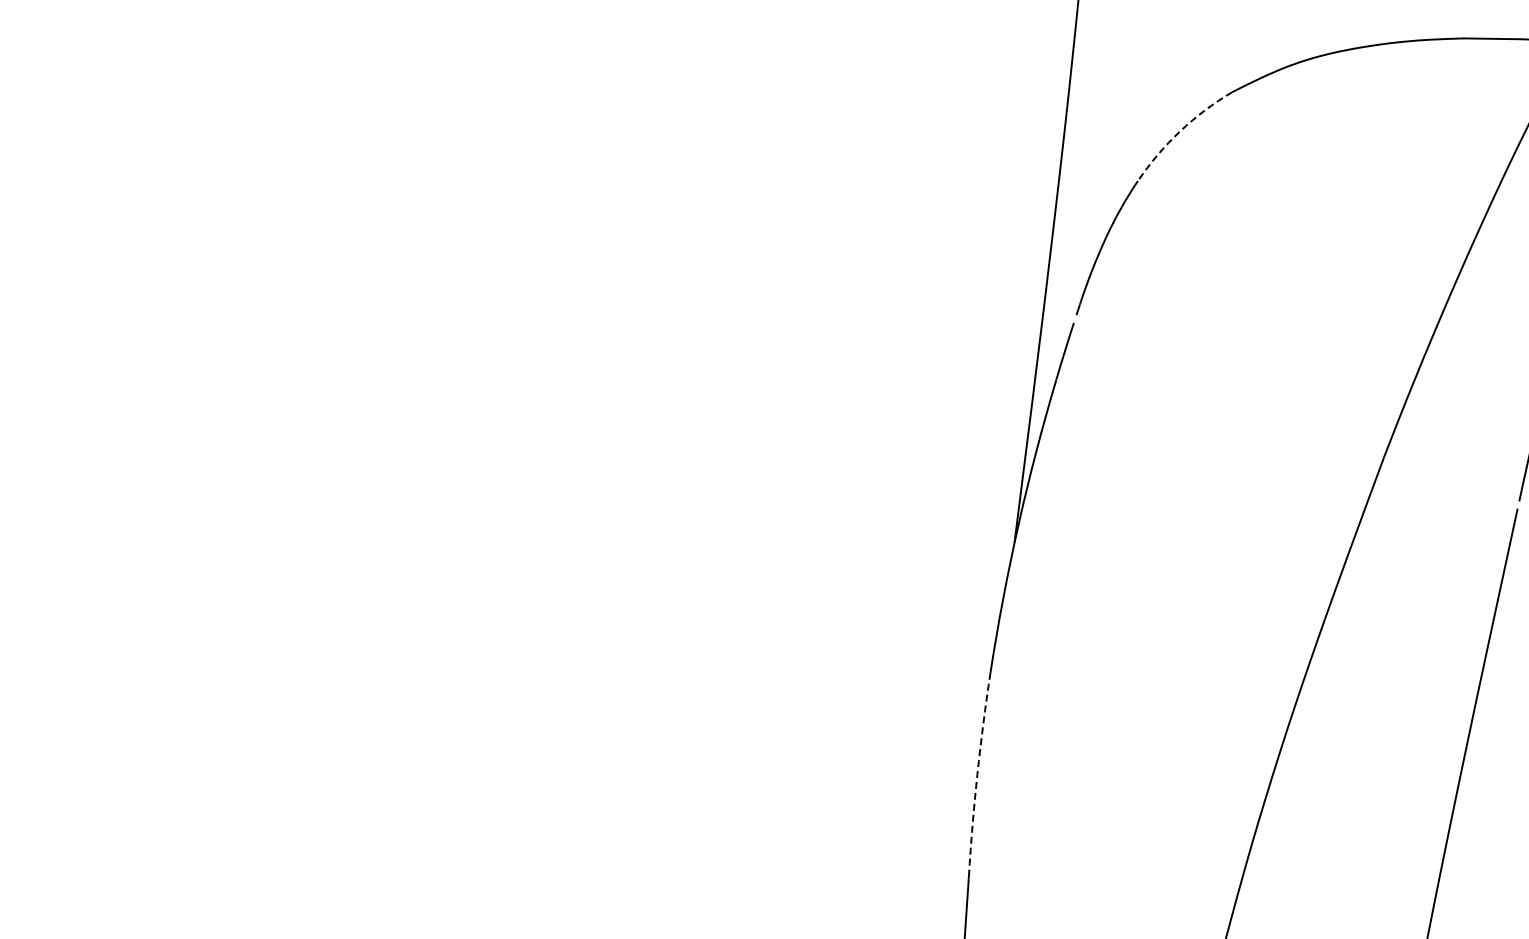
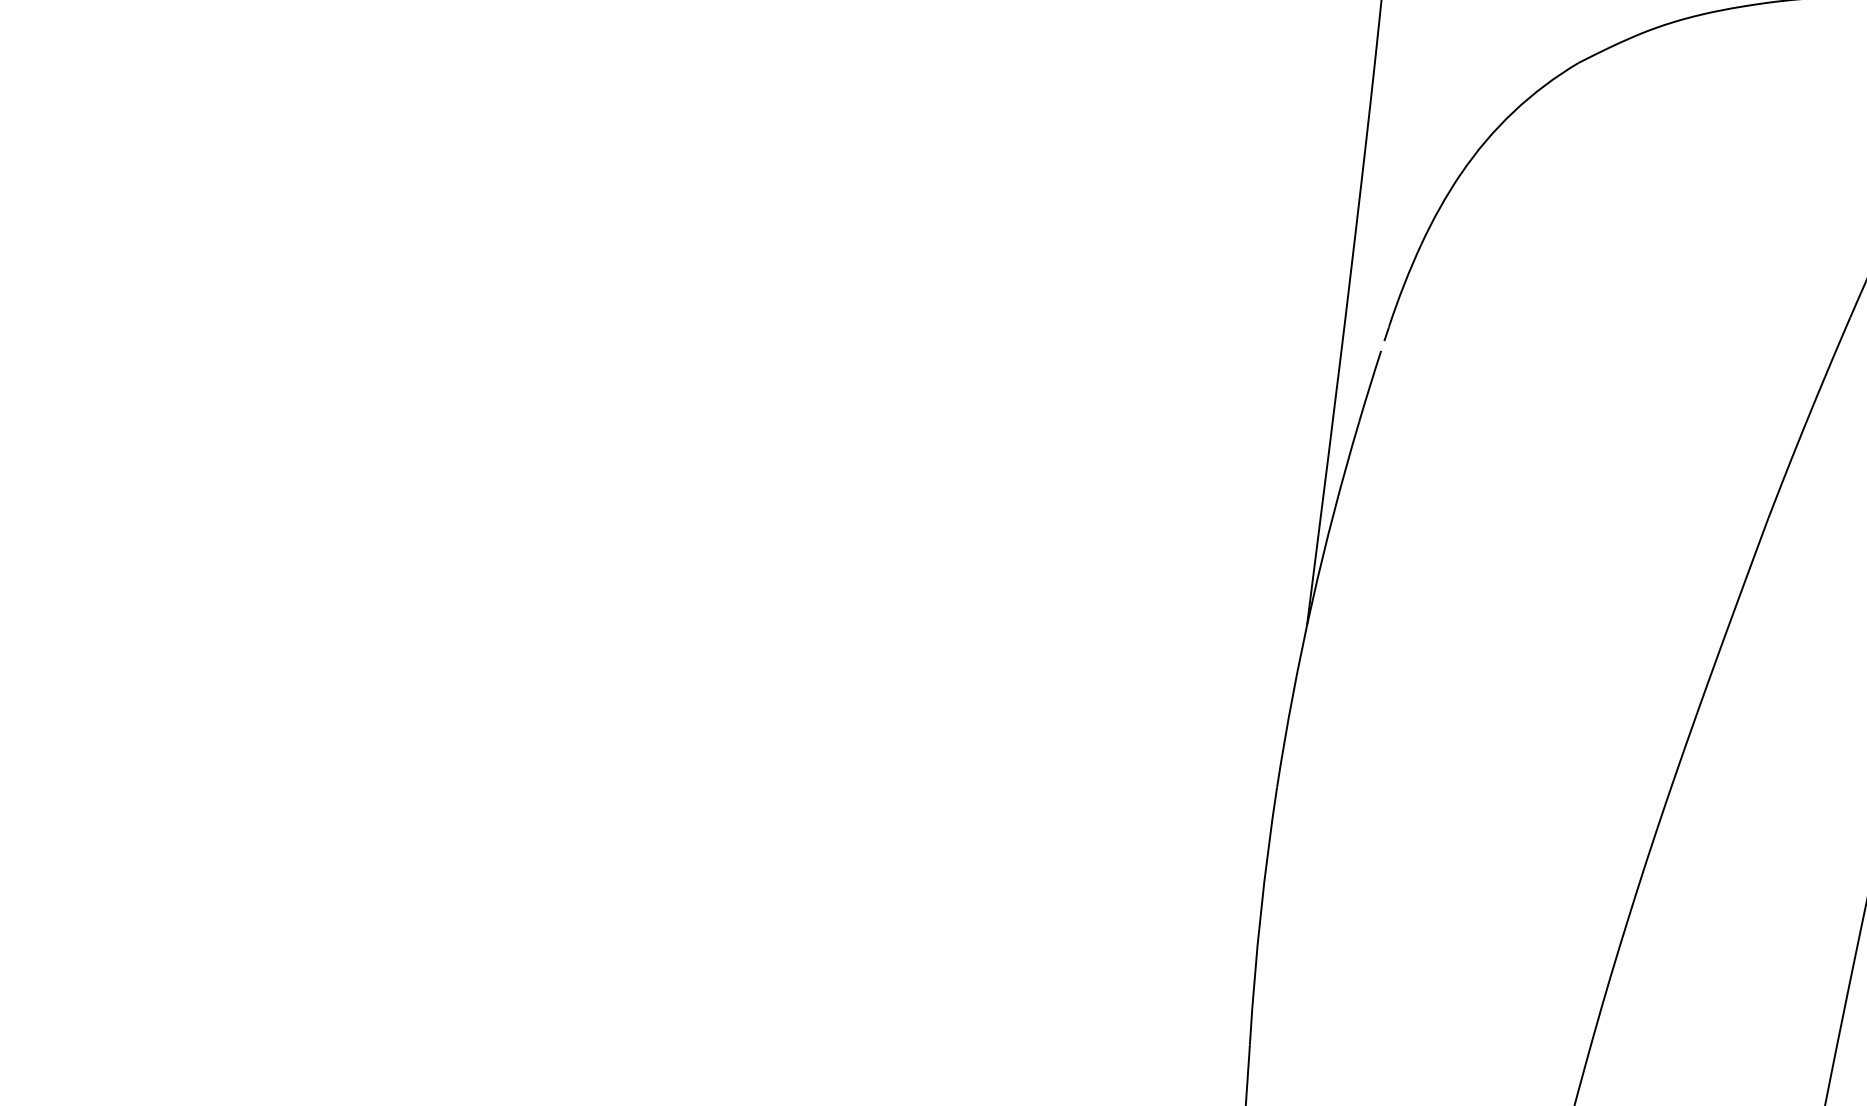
arc: (1180, 131) -> (1514, 111), dashed -> solid
arc: (977, 774) -> (1260, 914), dashed -> solid

